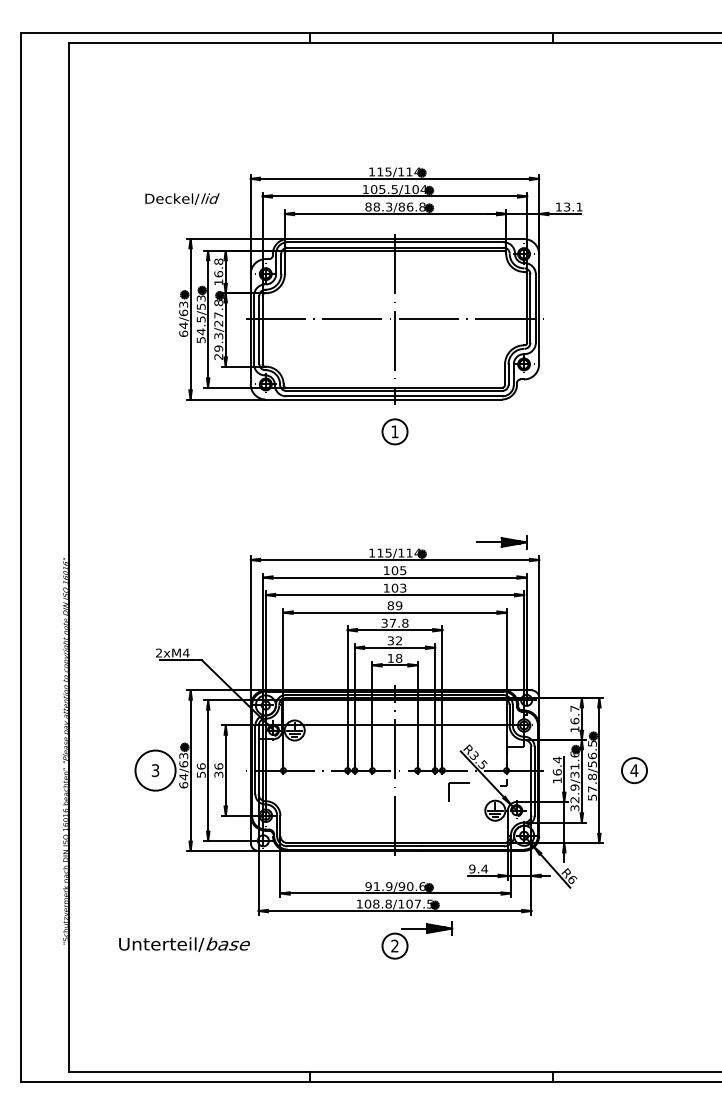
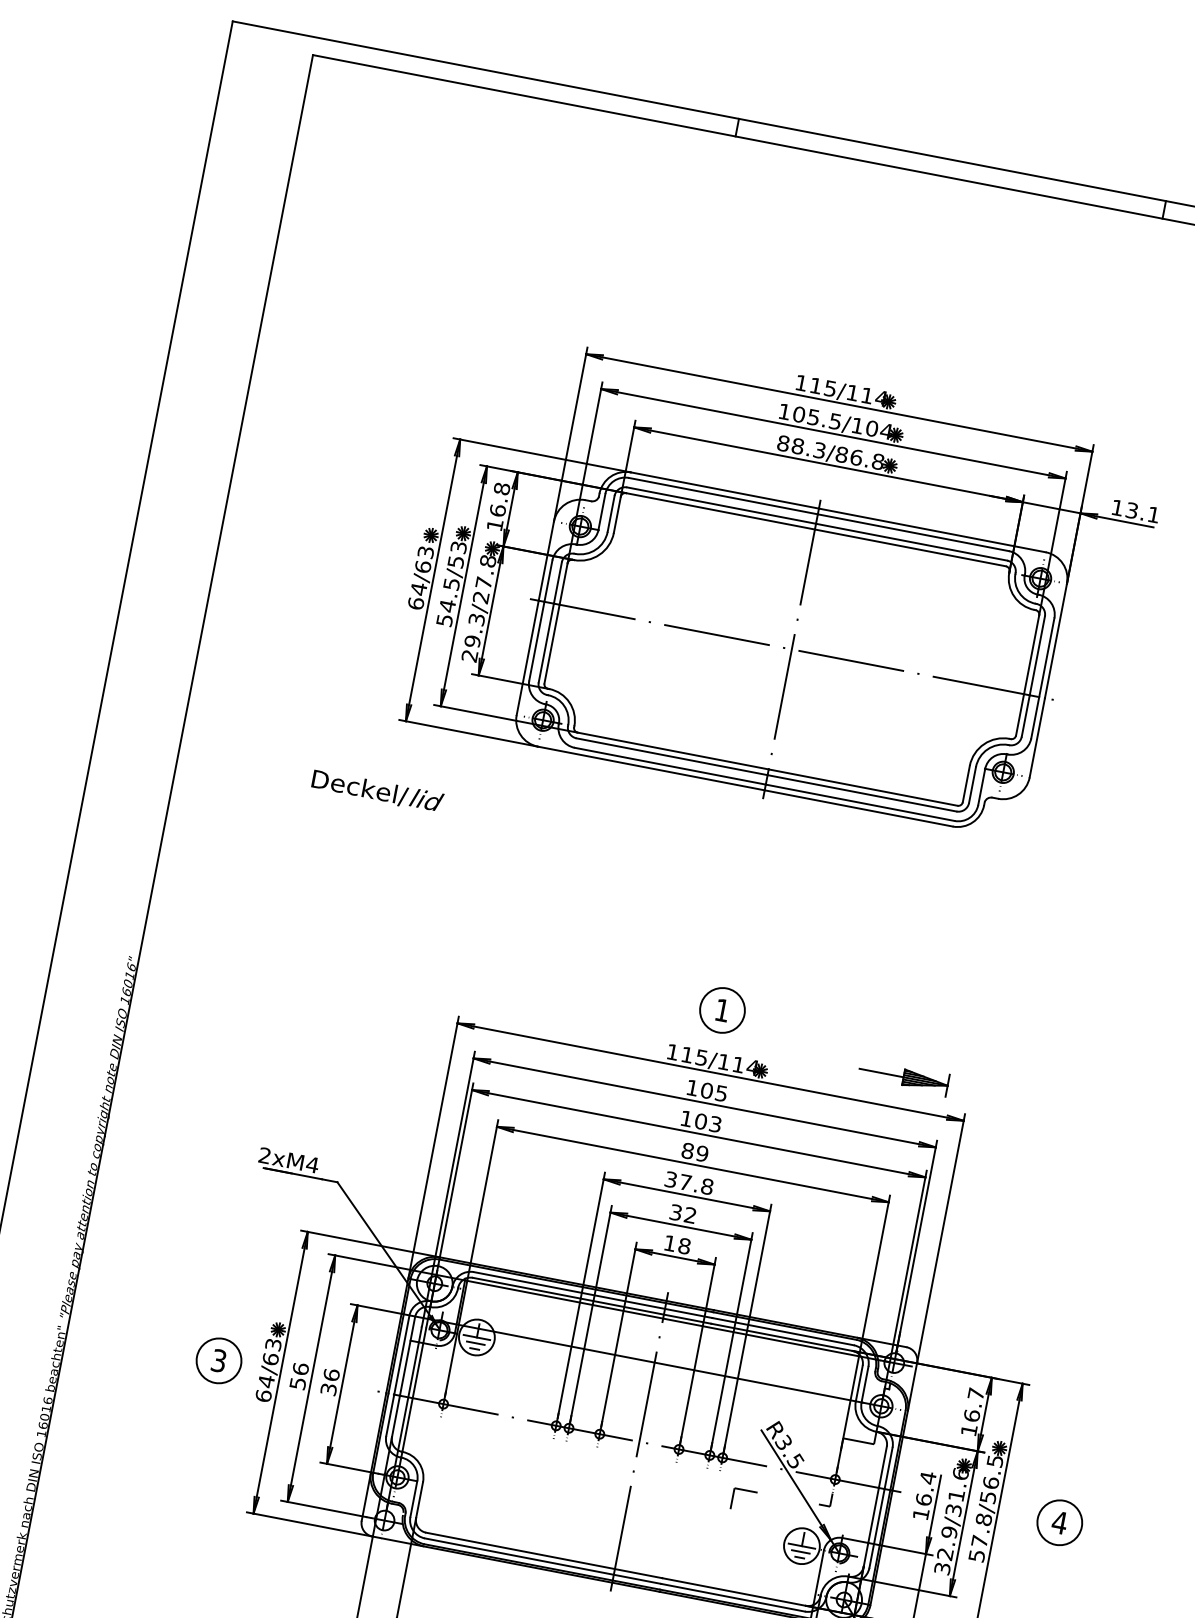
text: (182, 198) -> (377, 790), moved
part: (394, 431) -> (721, 1009), moved
circle: (155, 770) -> (218, 1360), size x0.62
part: (457, 791) -> (742, 1499), size x0.62

